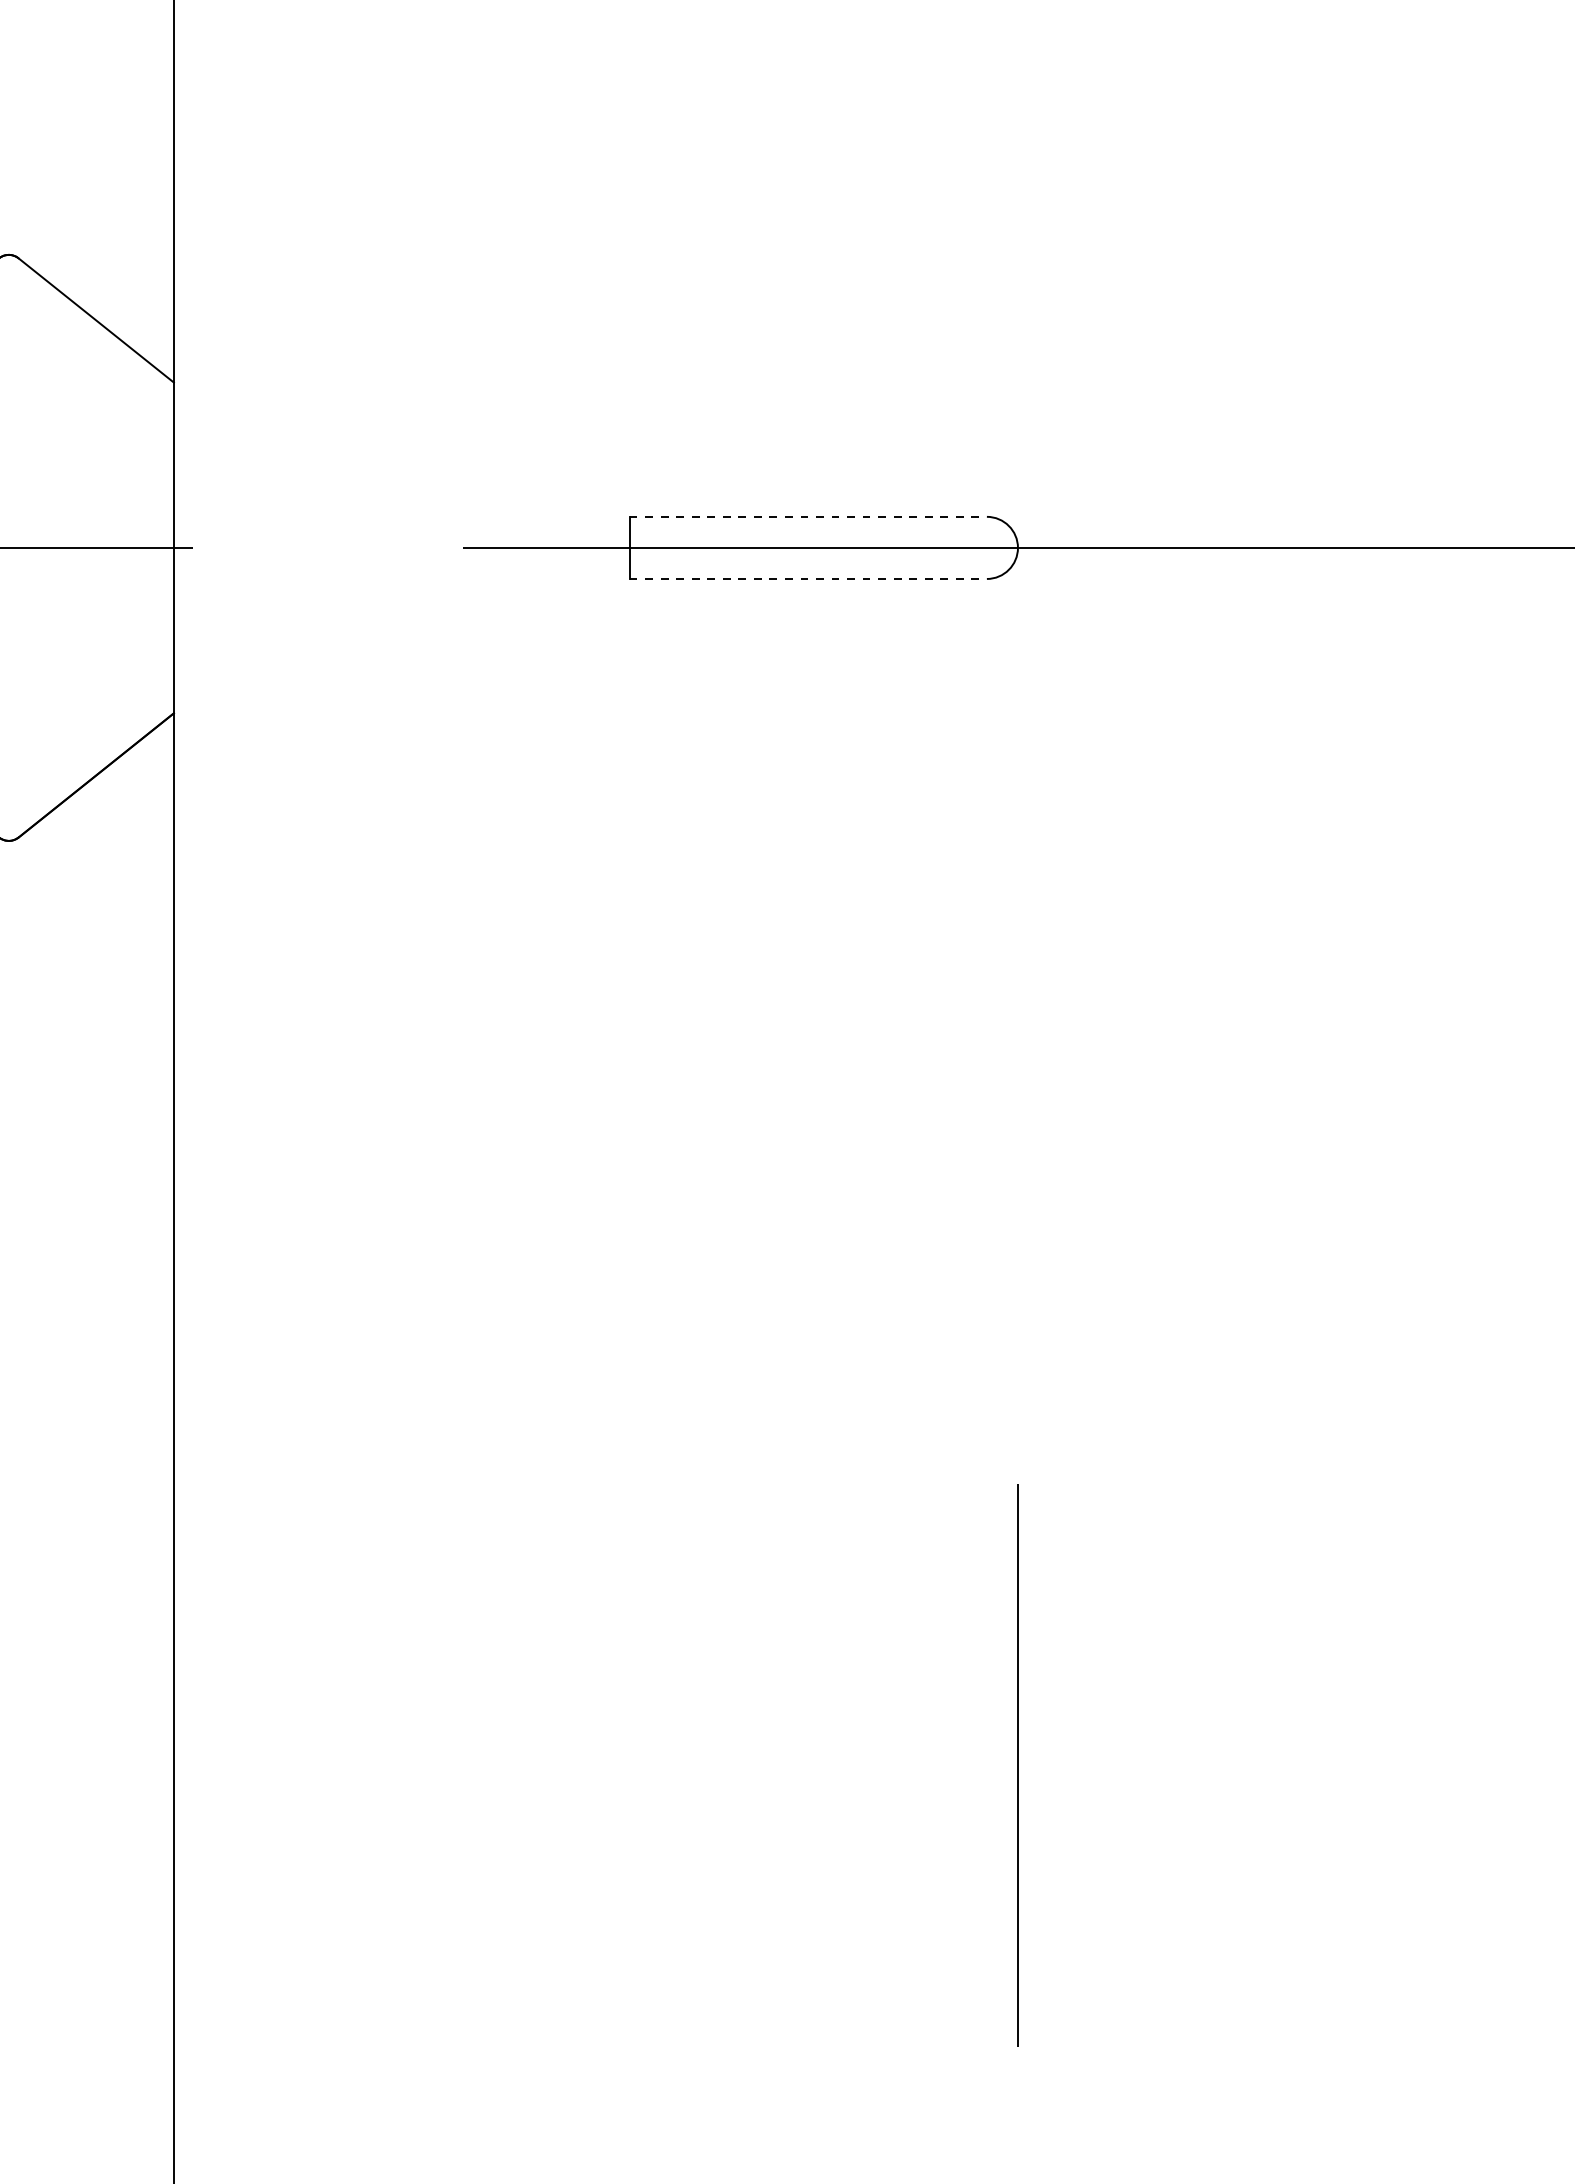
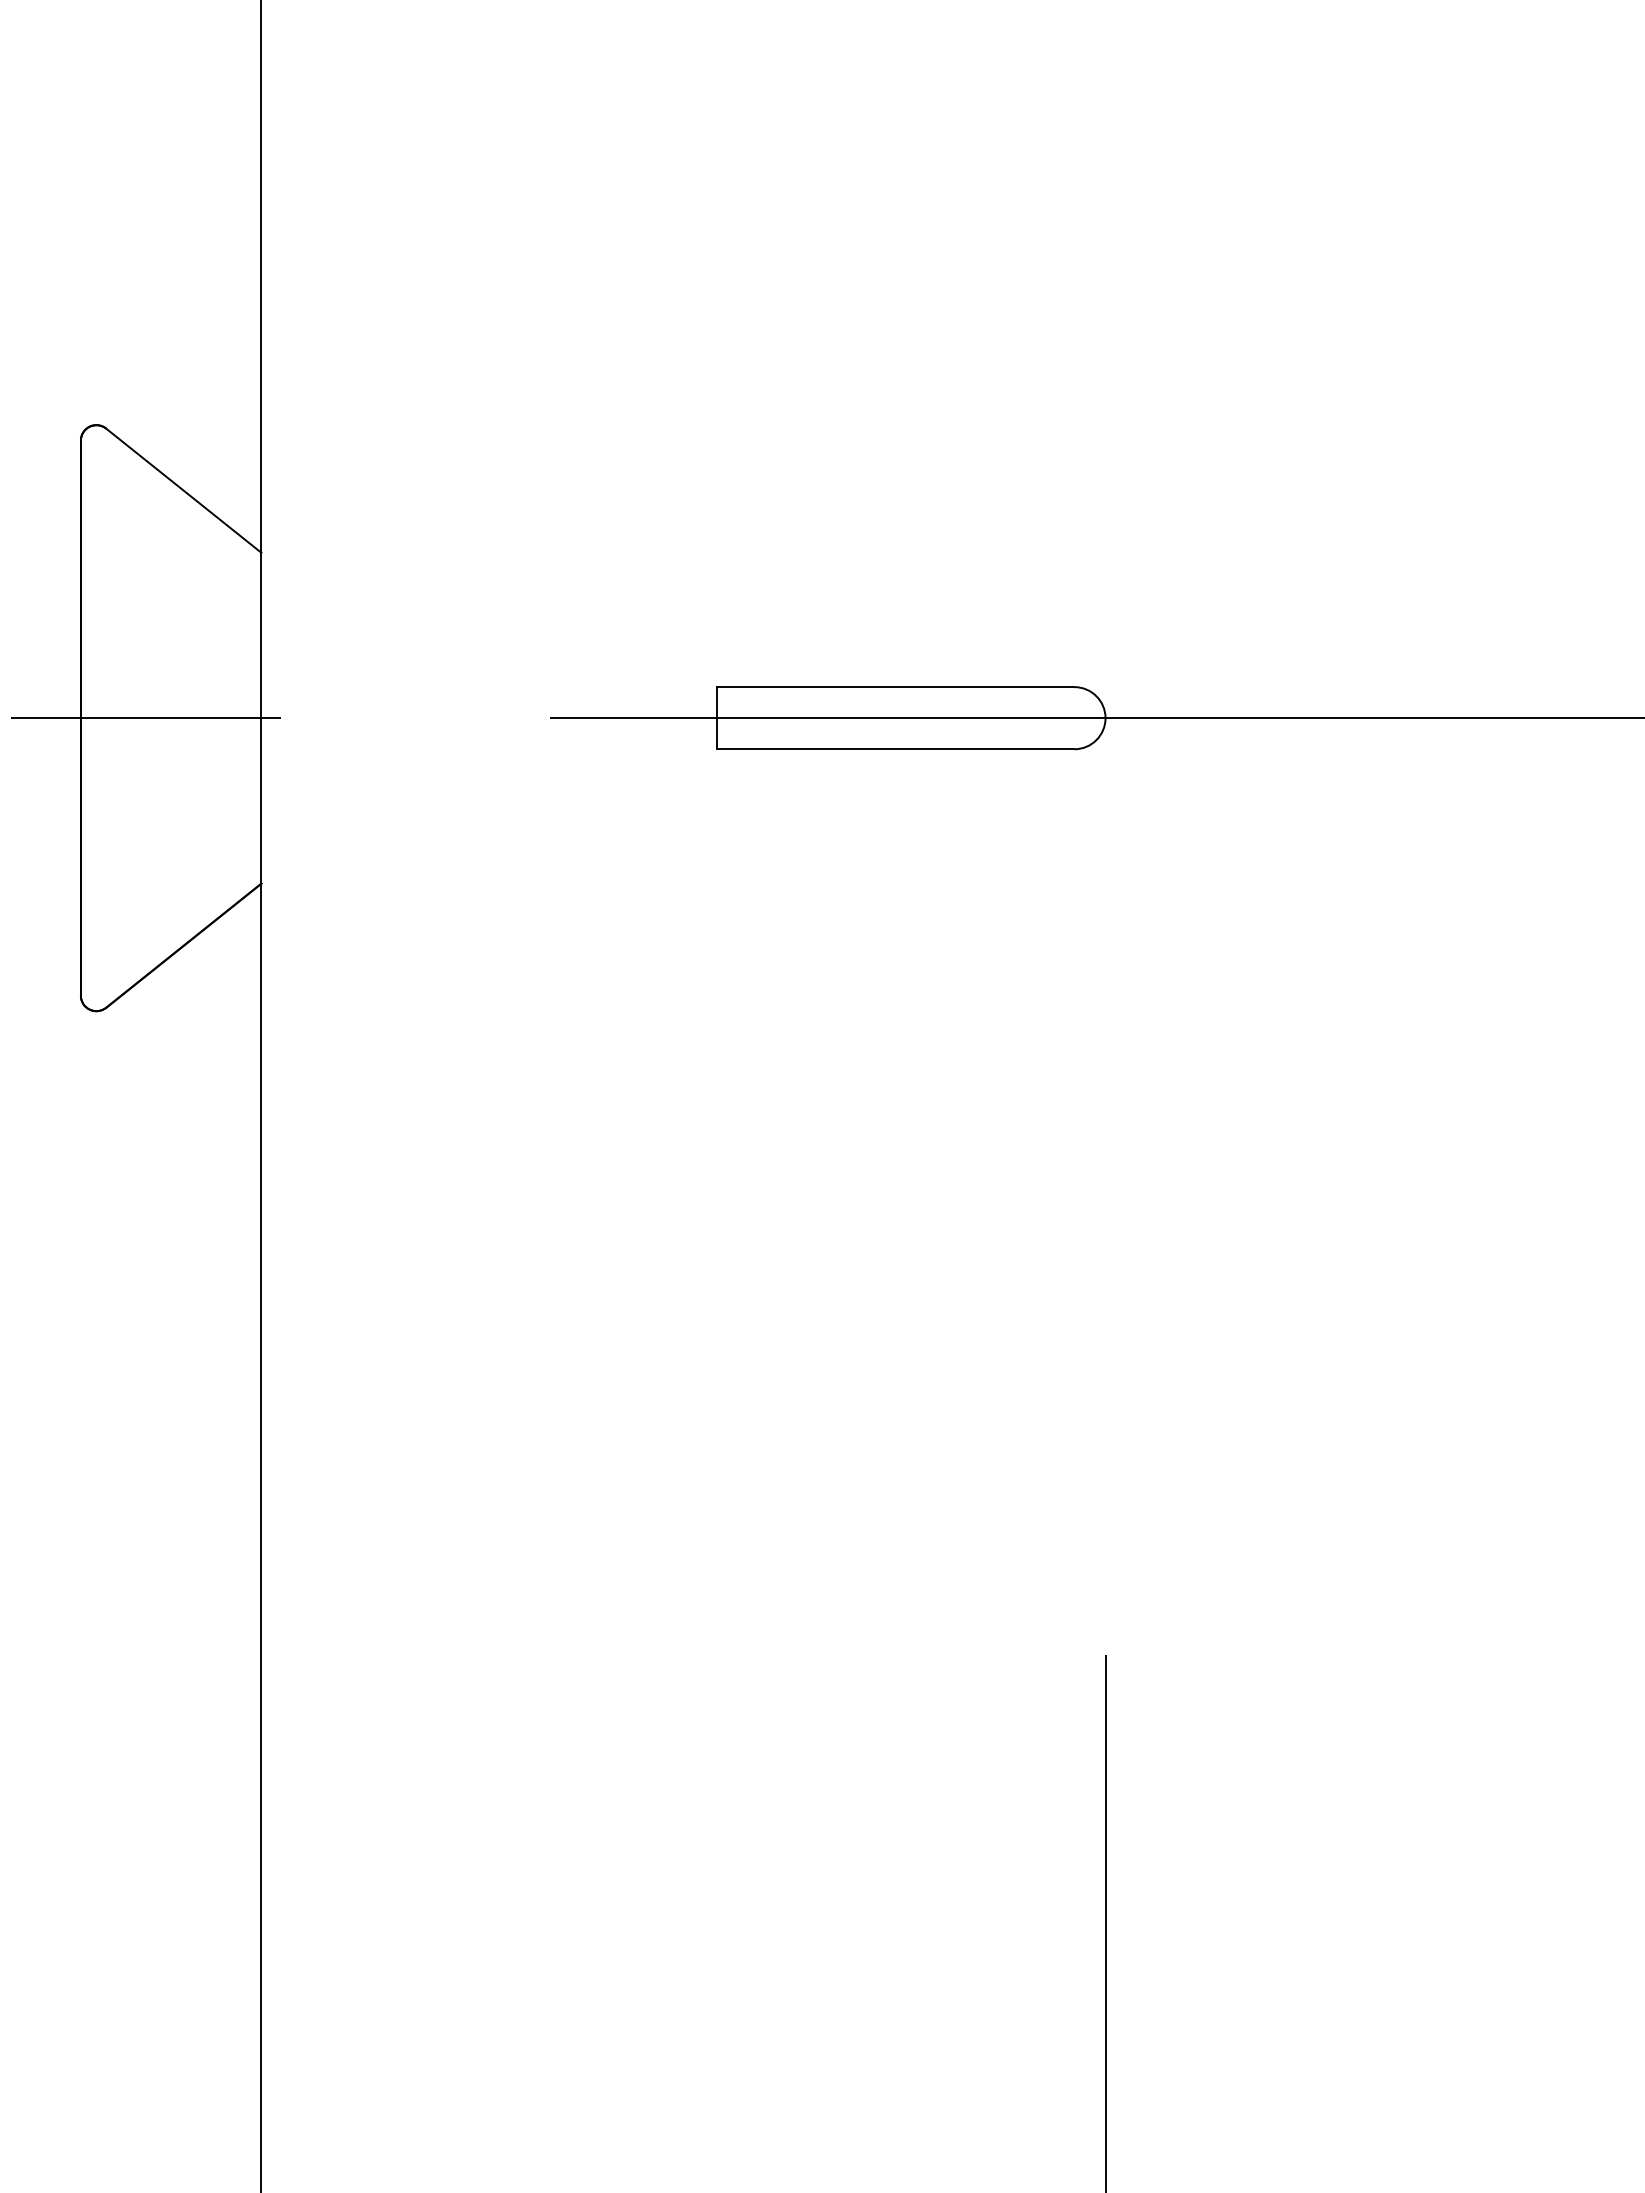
line: (807, 517) -> (895, 687), dashed -> solid
line: (807, 579) -> (895, 749), dashed -> solid

